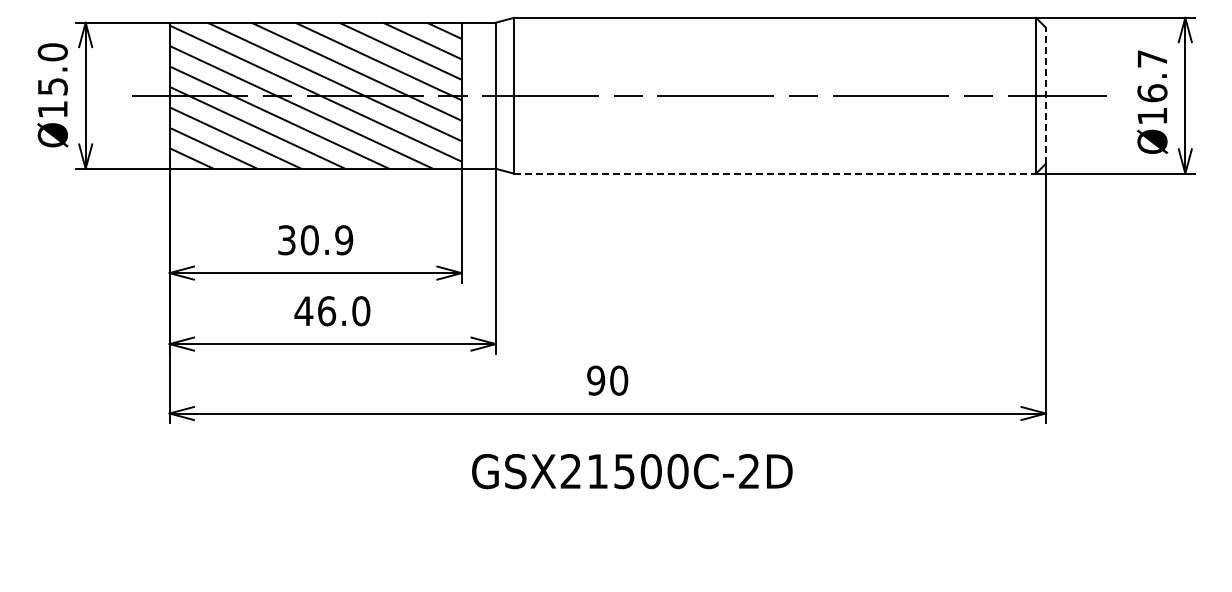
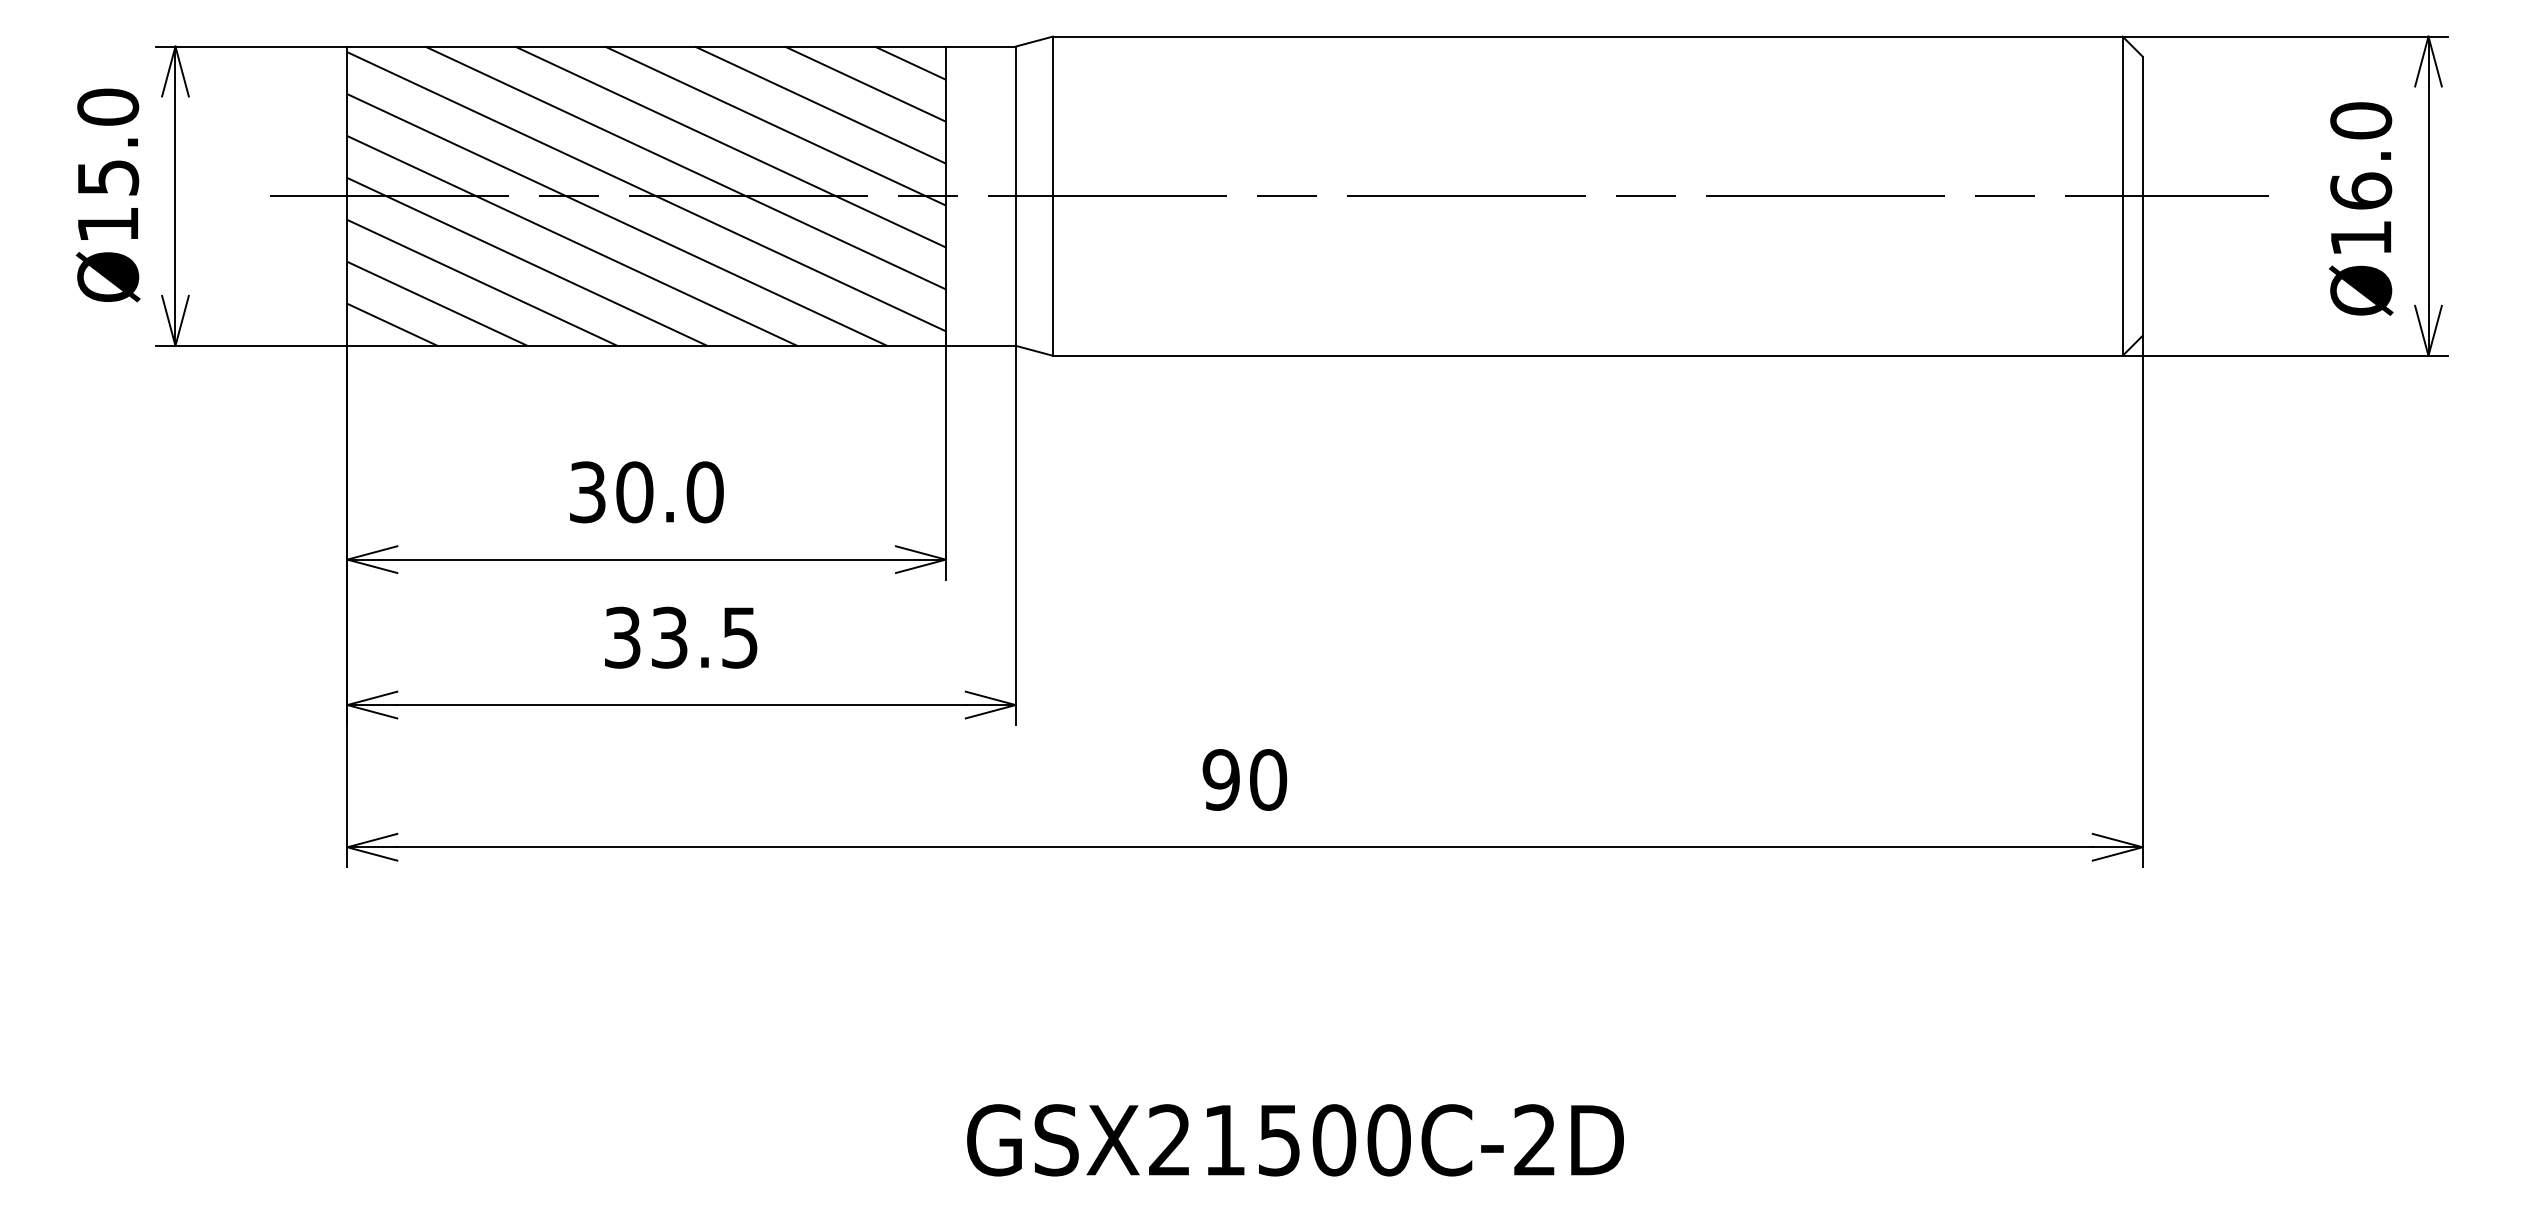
text: (1152, 58) -> (2361, 119), Ø16.7 -> Ø16.0
line: (1045, 95) -> (2142, 195), dashed -> solid
line: (775, 173) -> (1588, 355), dashed -> solid
text: (344, 240) -> (705, 492), 30.9 -> 30.0
text: (332, 311) -> (681, 638), 46.0 -> 33.5
text: (632, 471) -> (1295, 1140), moved

